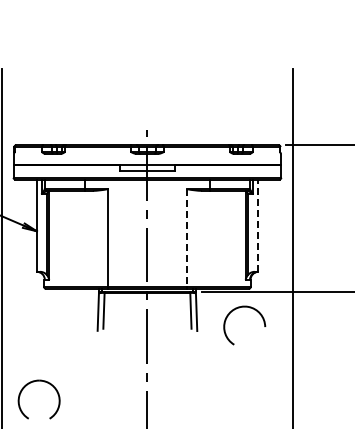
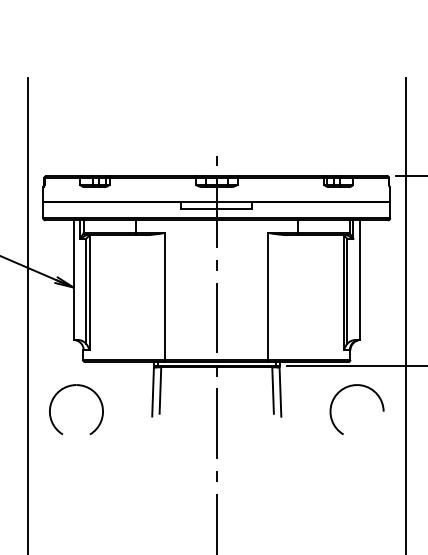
line: (257, 225) -> (359, 279), dashed -> solid
line: (187, 238) -> (268, 296), dashed -> solid
arc: (239, 308) -> (350, 387), moved
part: (34, 382) -> (70, 387), moved

